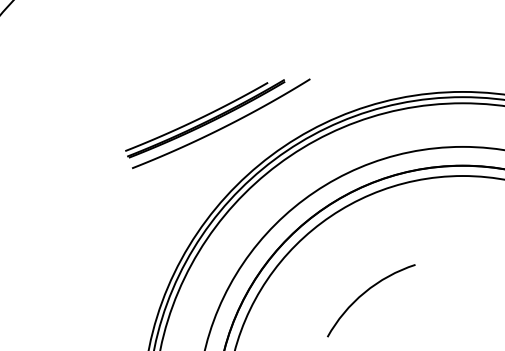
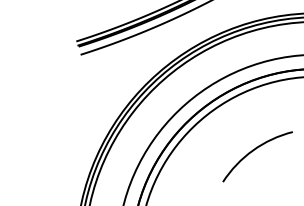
arc: (365, 293) -> (253, 151), moved

